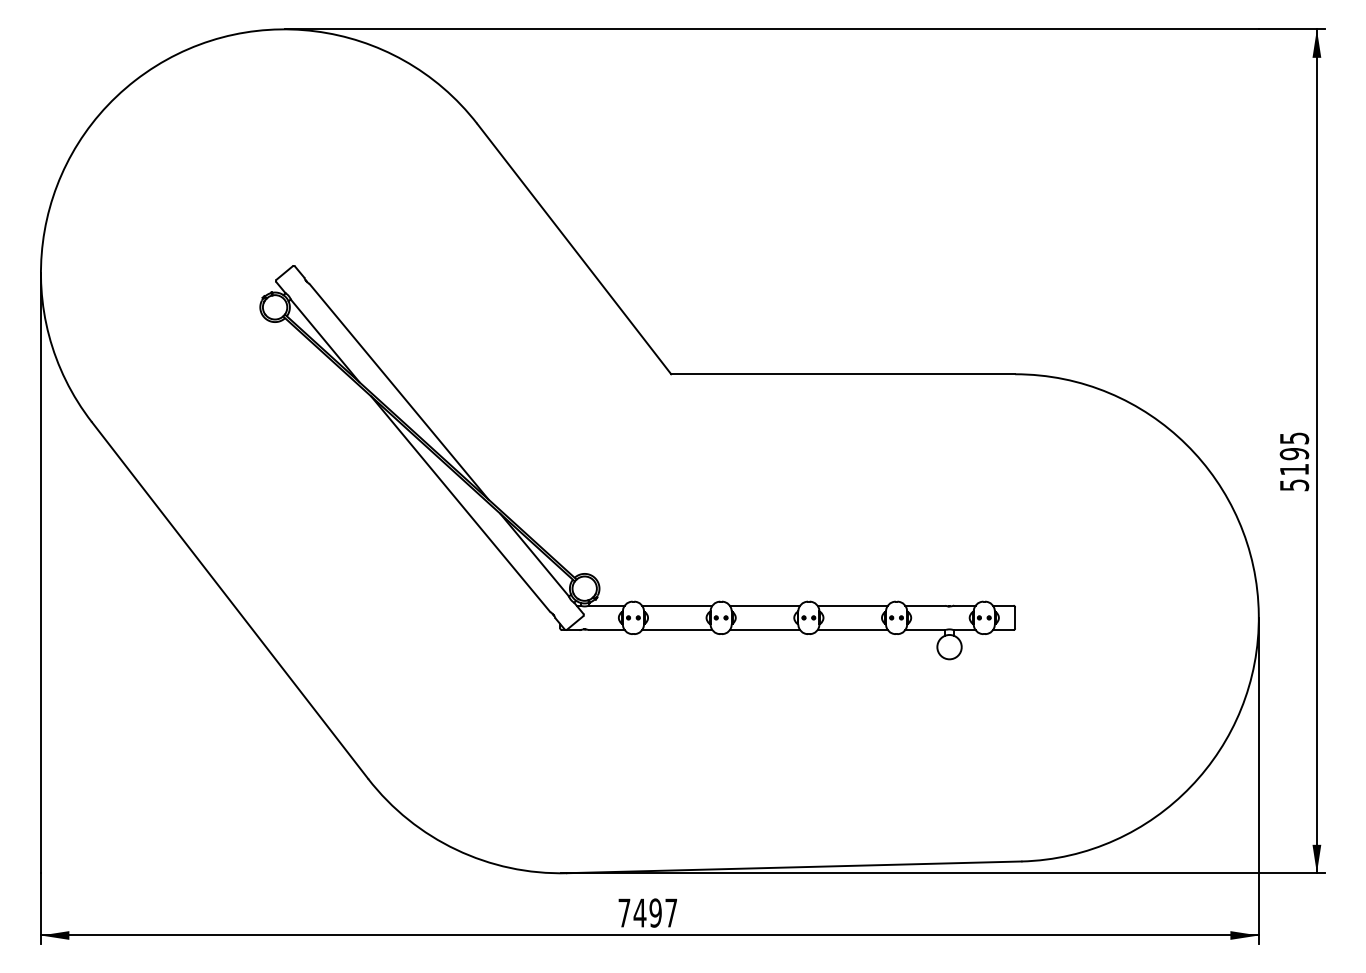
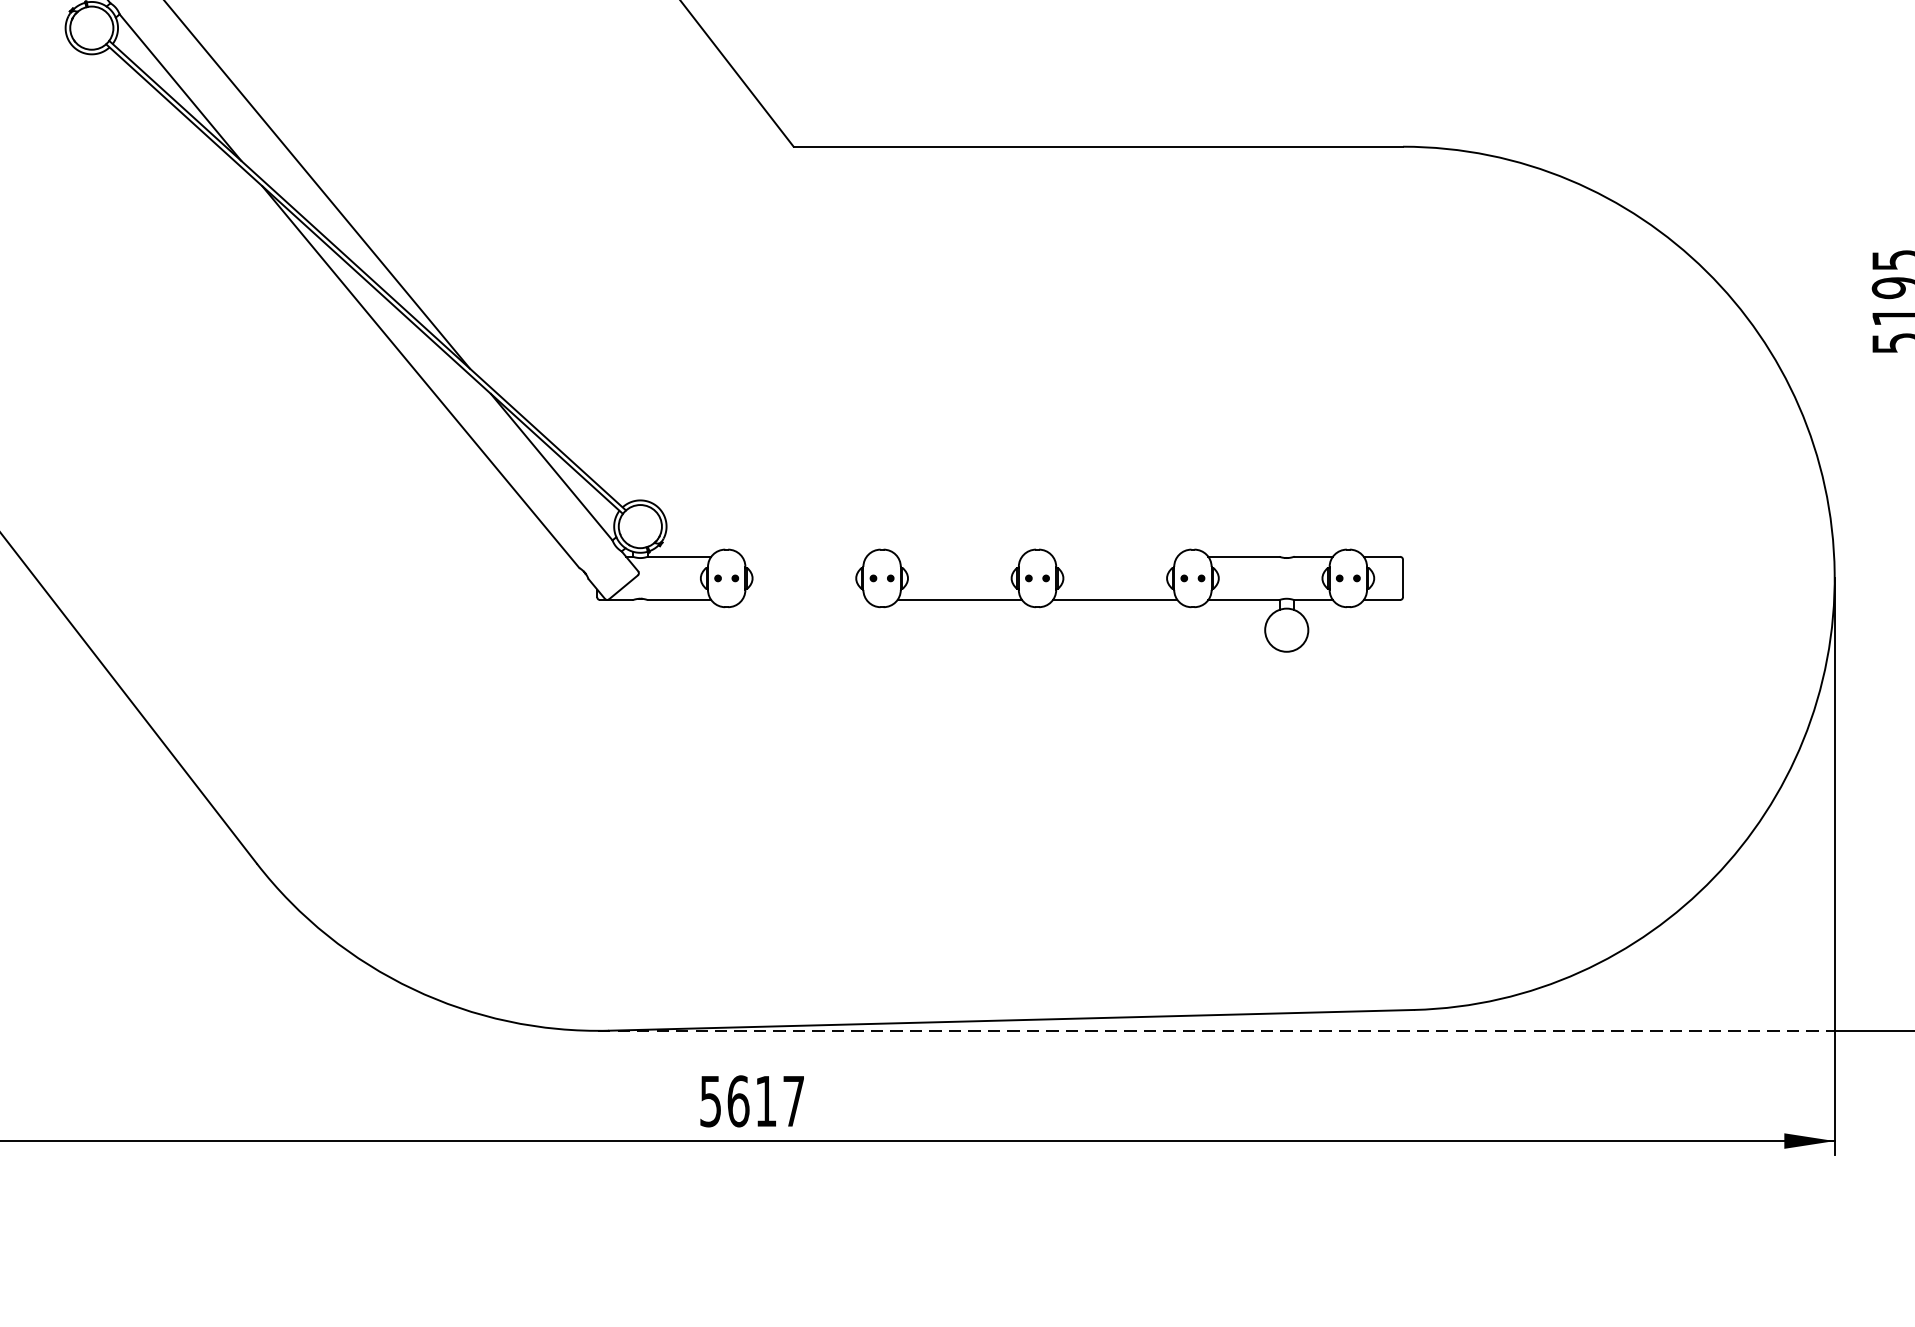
line: (677, 605) -> (804, 556), removed
line: (764, 605) -> (958, 556), removed
line: (852, 605) -> (1114, 556), removed
line: (677, 630) -> (804, 600), removed
line: (910, 873) -> (1217, 1031), solid -> dashed
text: (639, 912) -> (737, 1100), 7497 -> 5617

